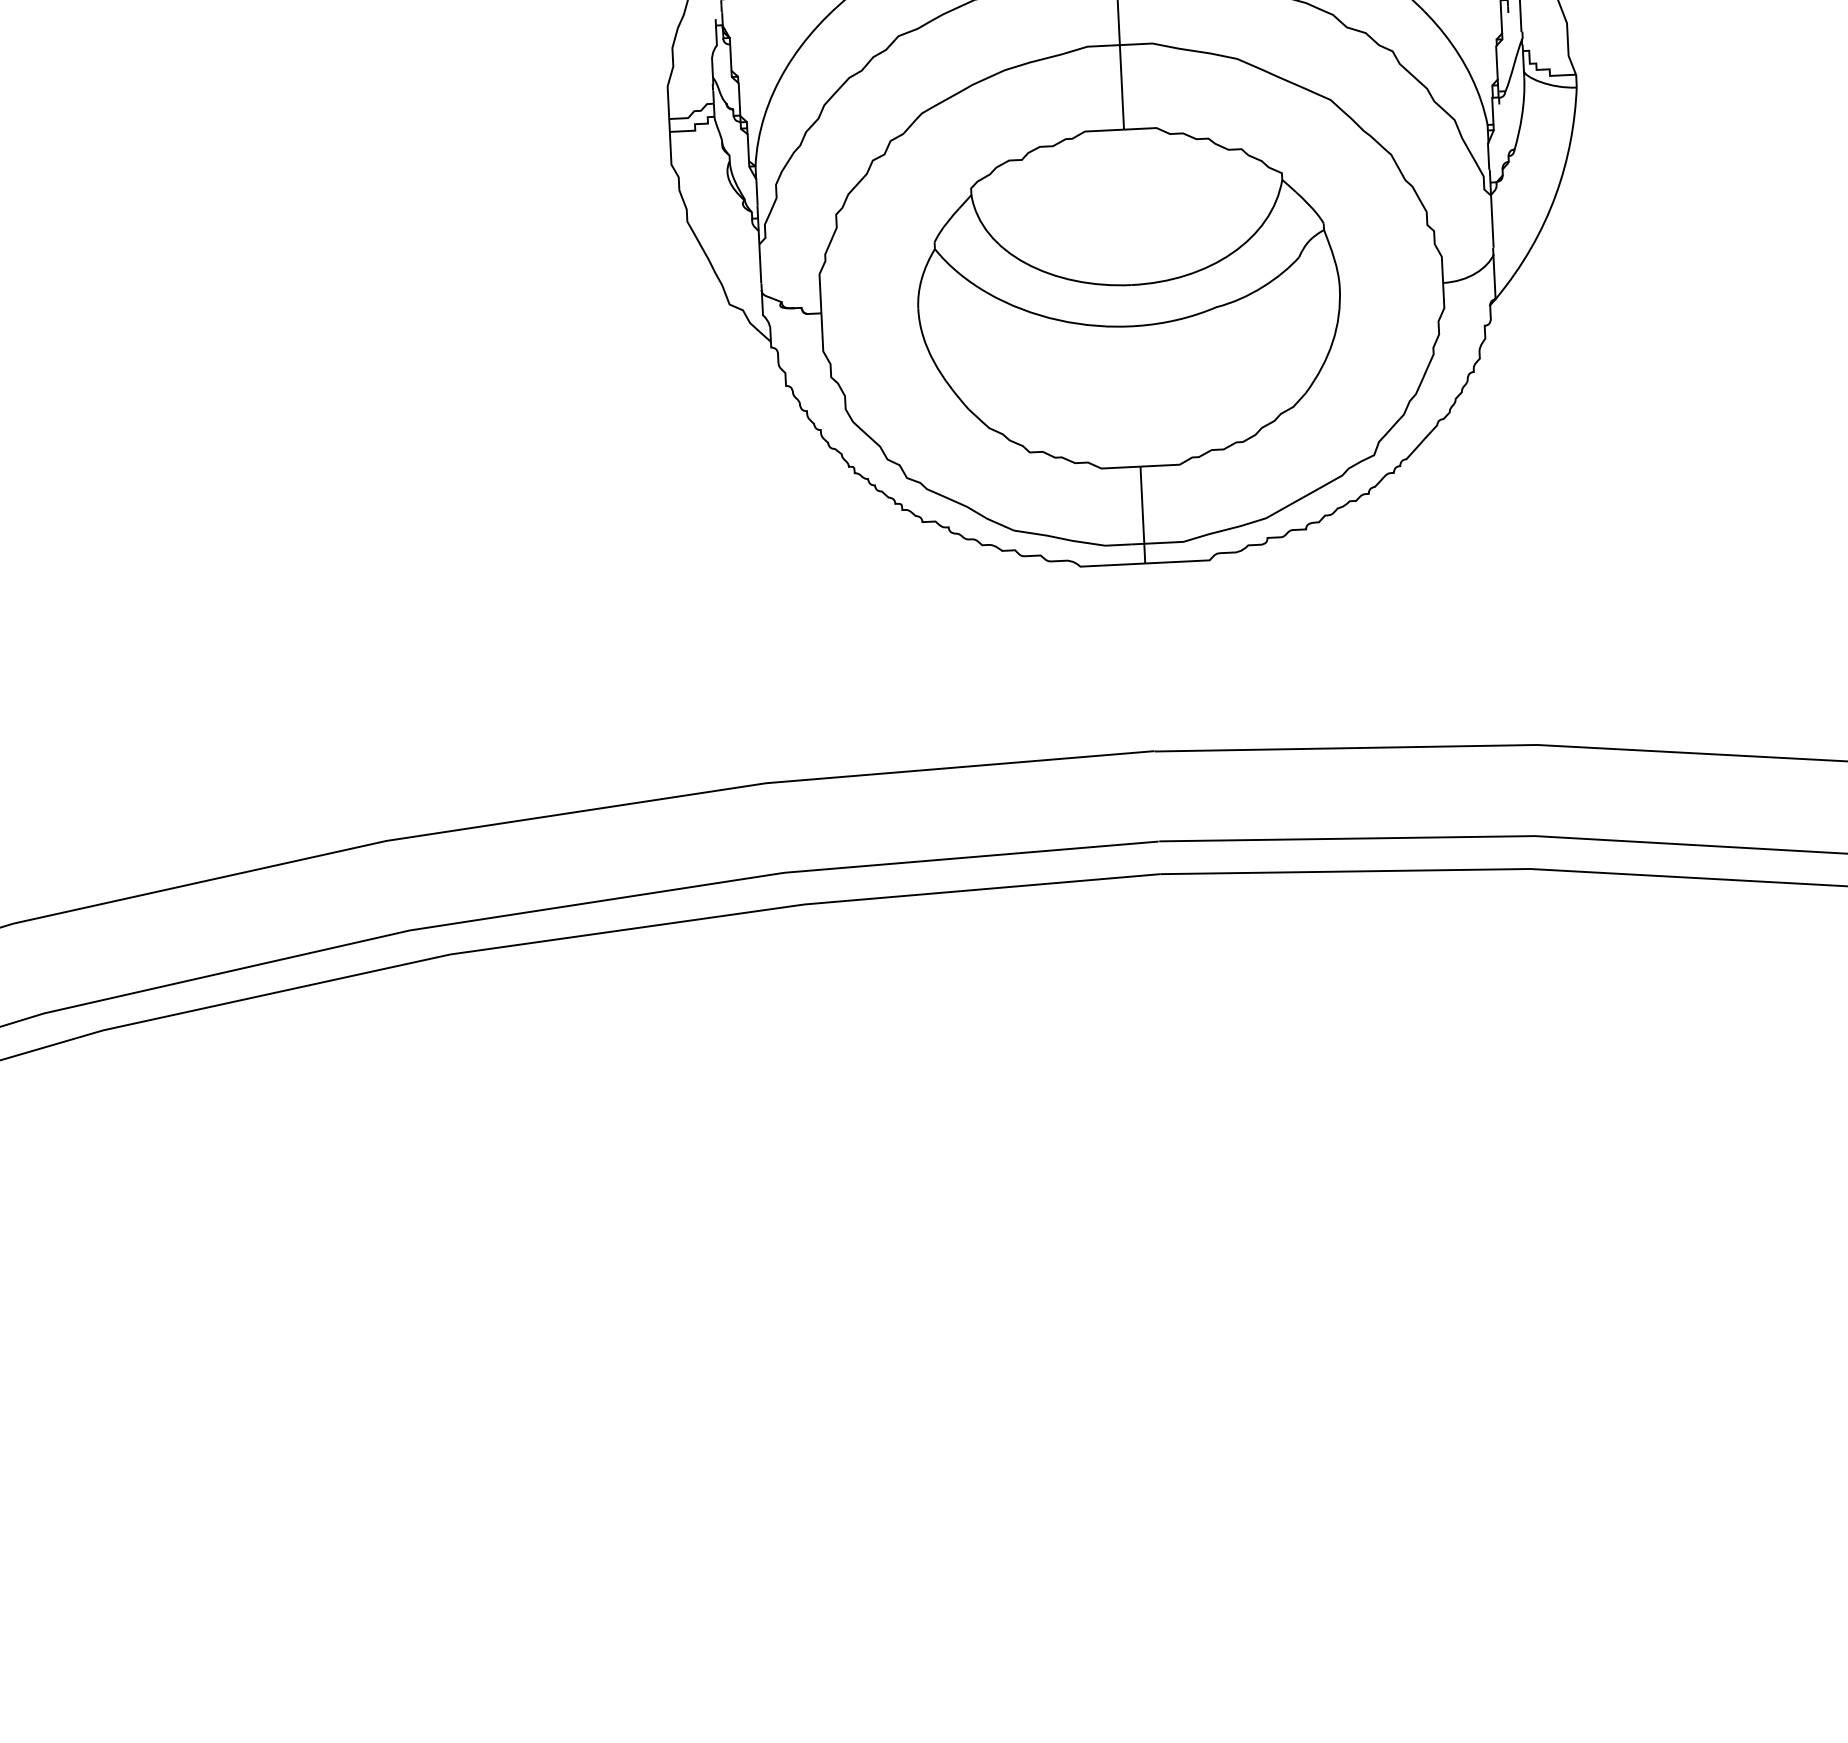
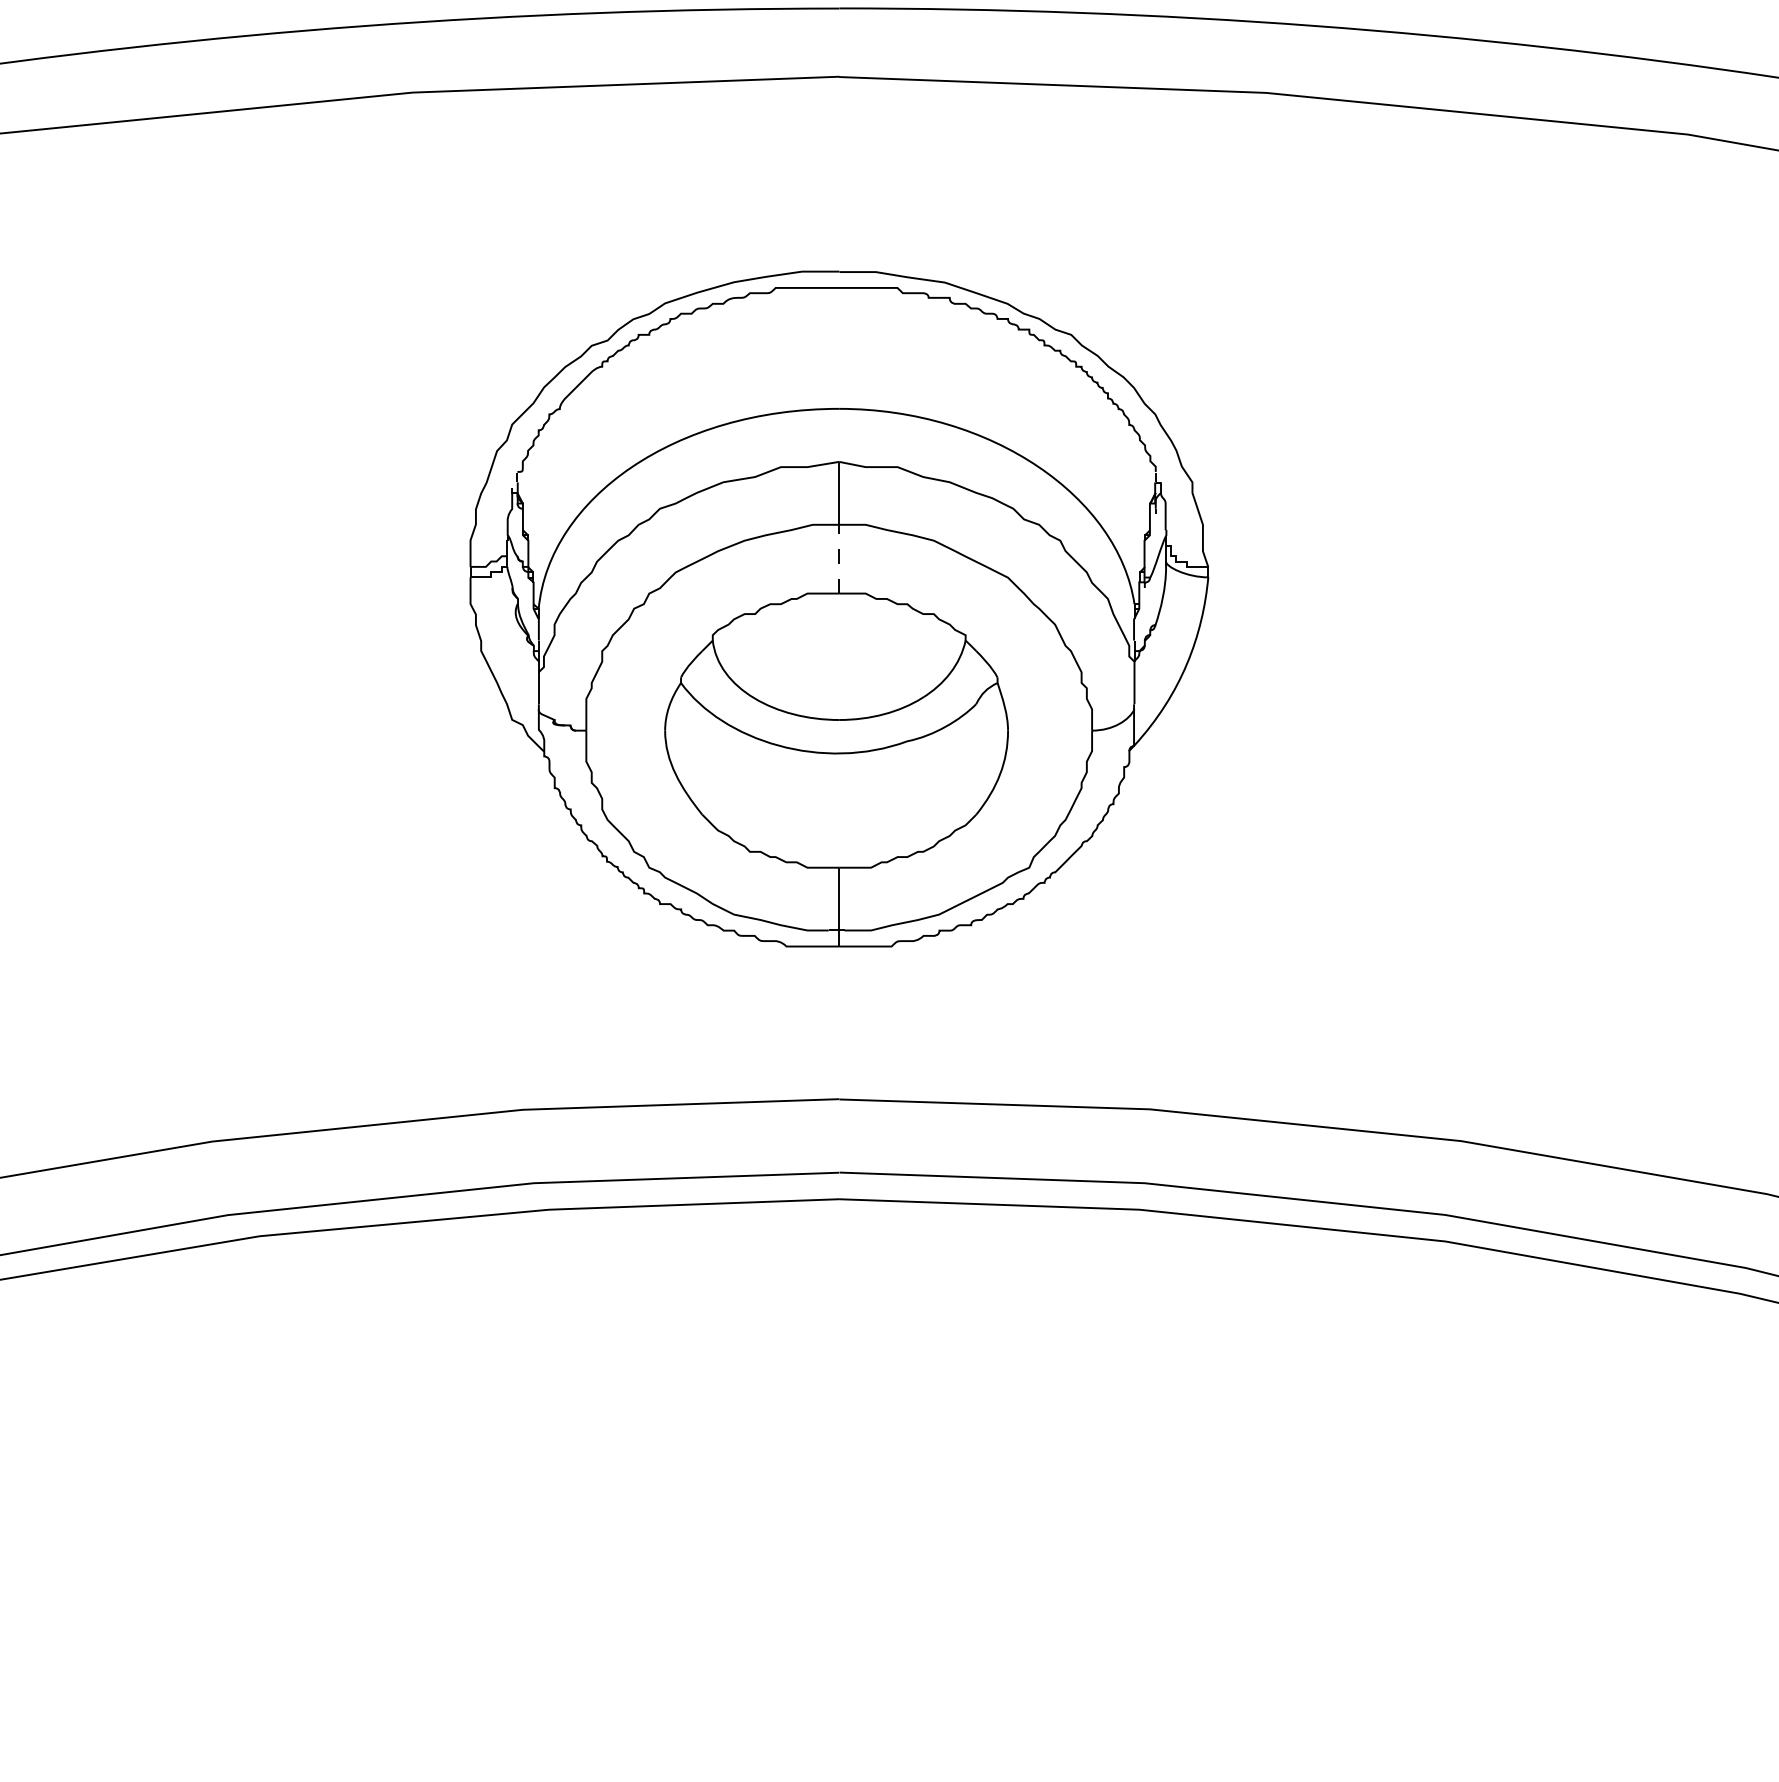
line: (1122, 86) -> (839, 558), solid -> dashed

